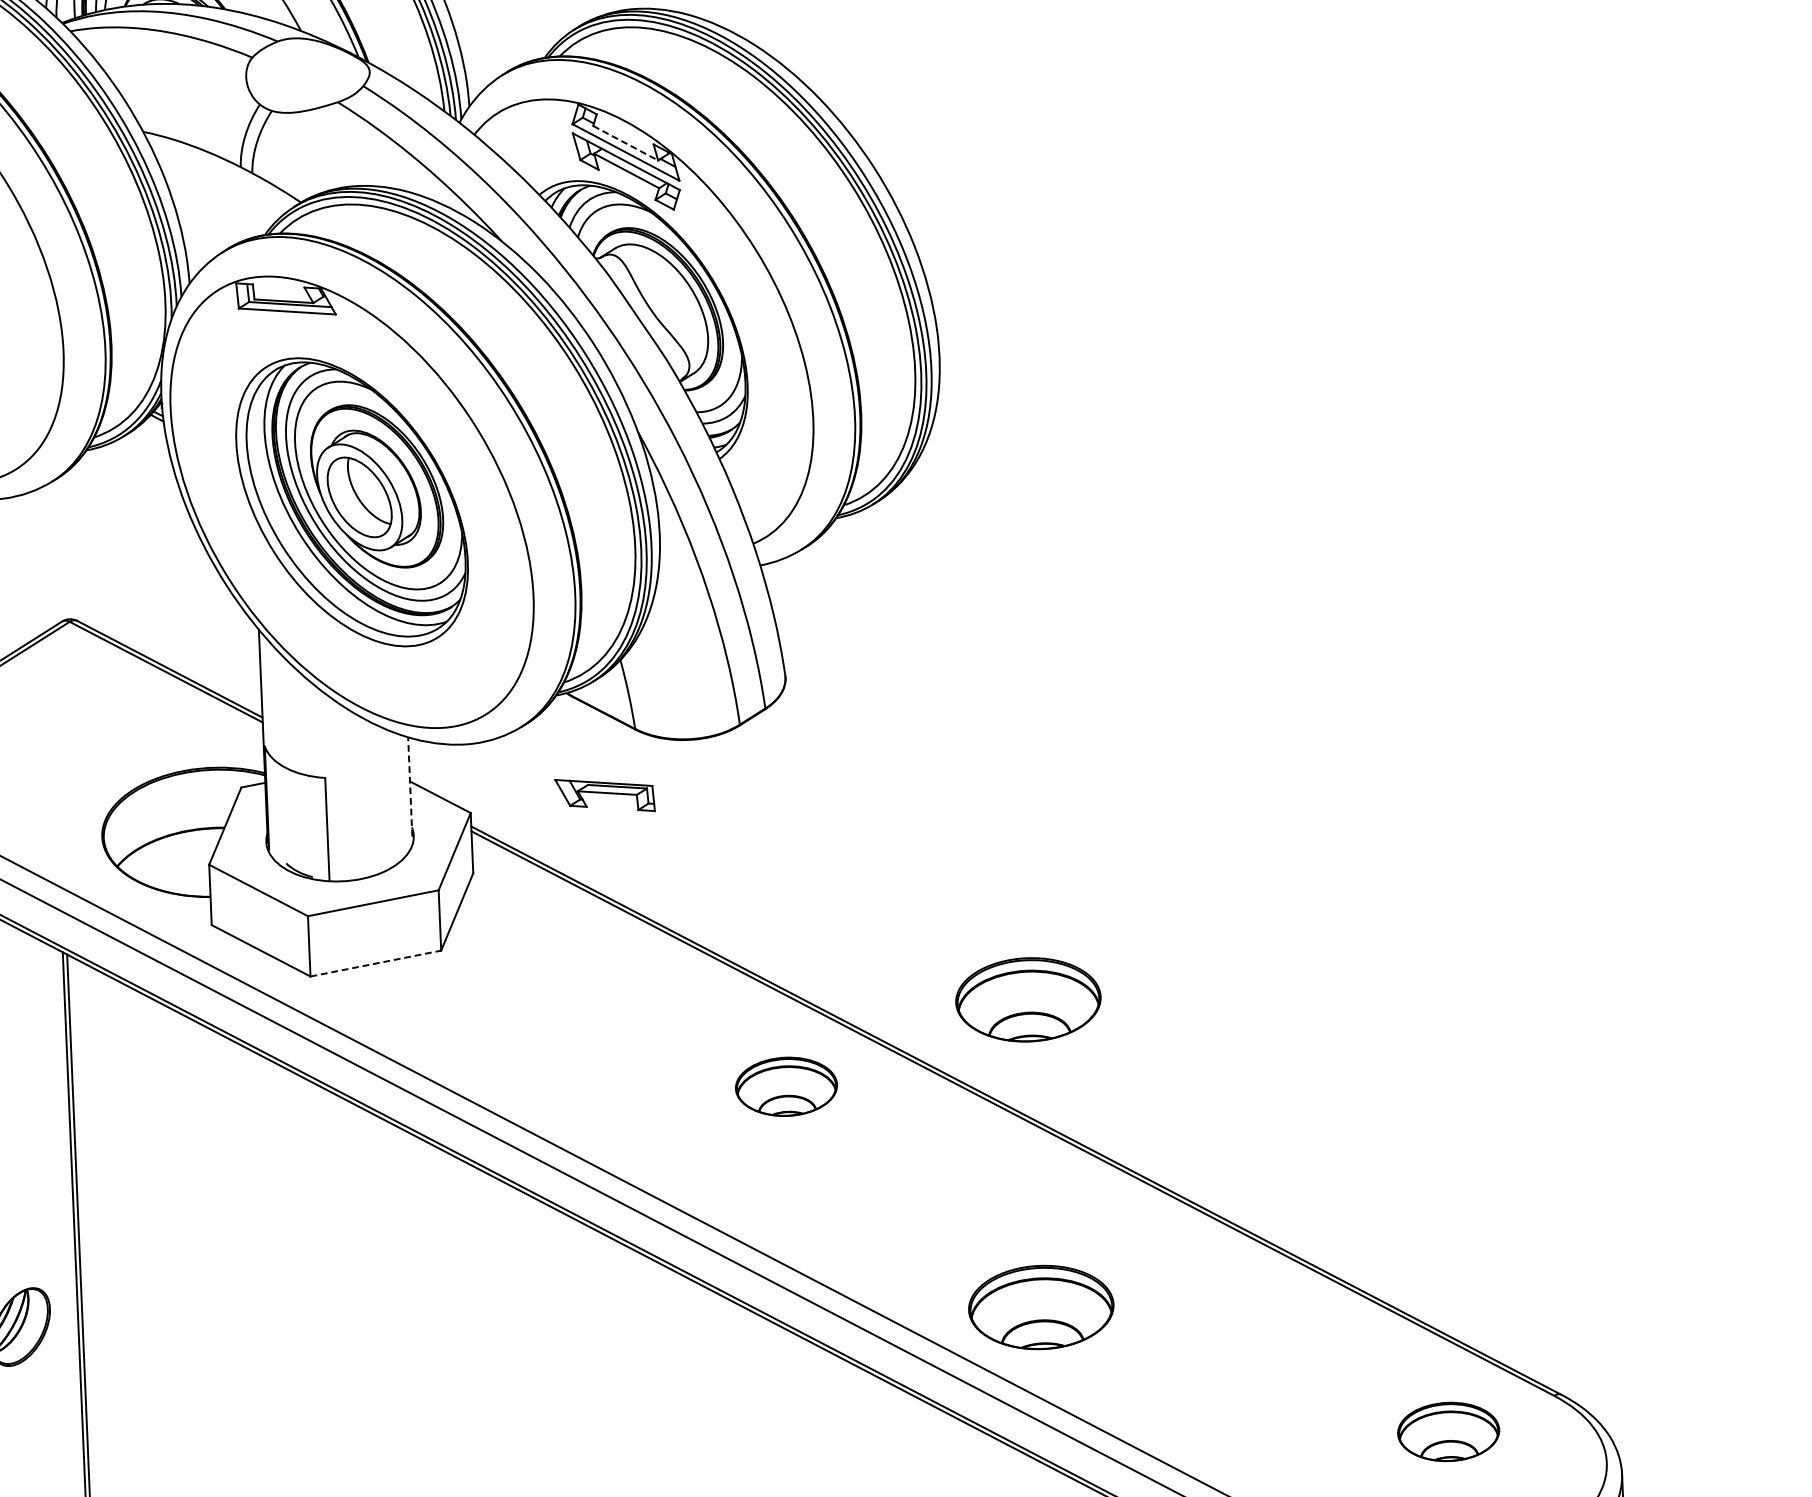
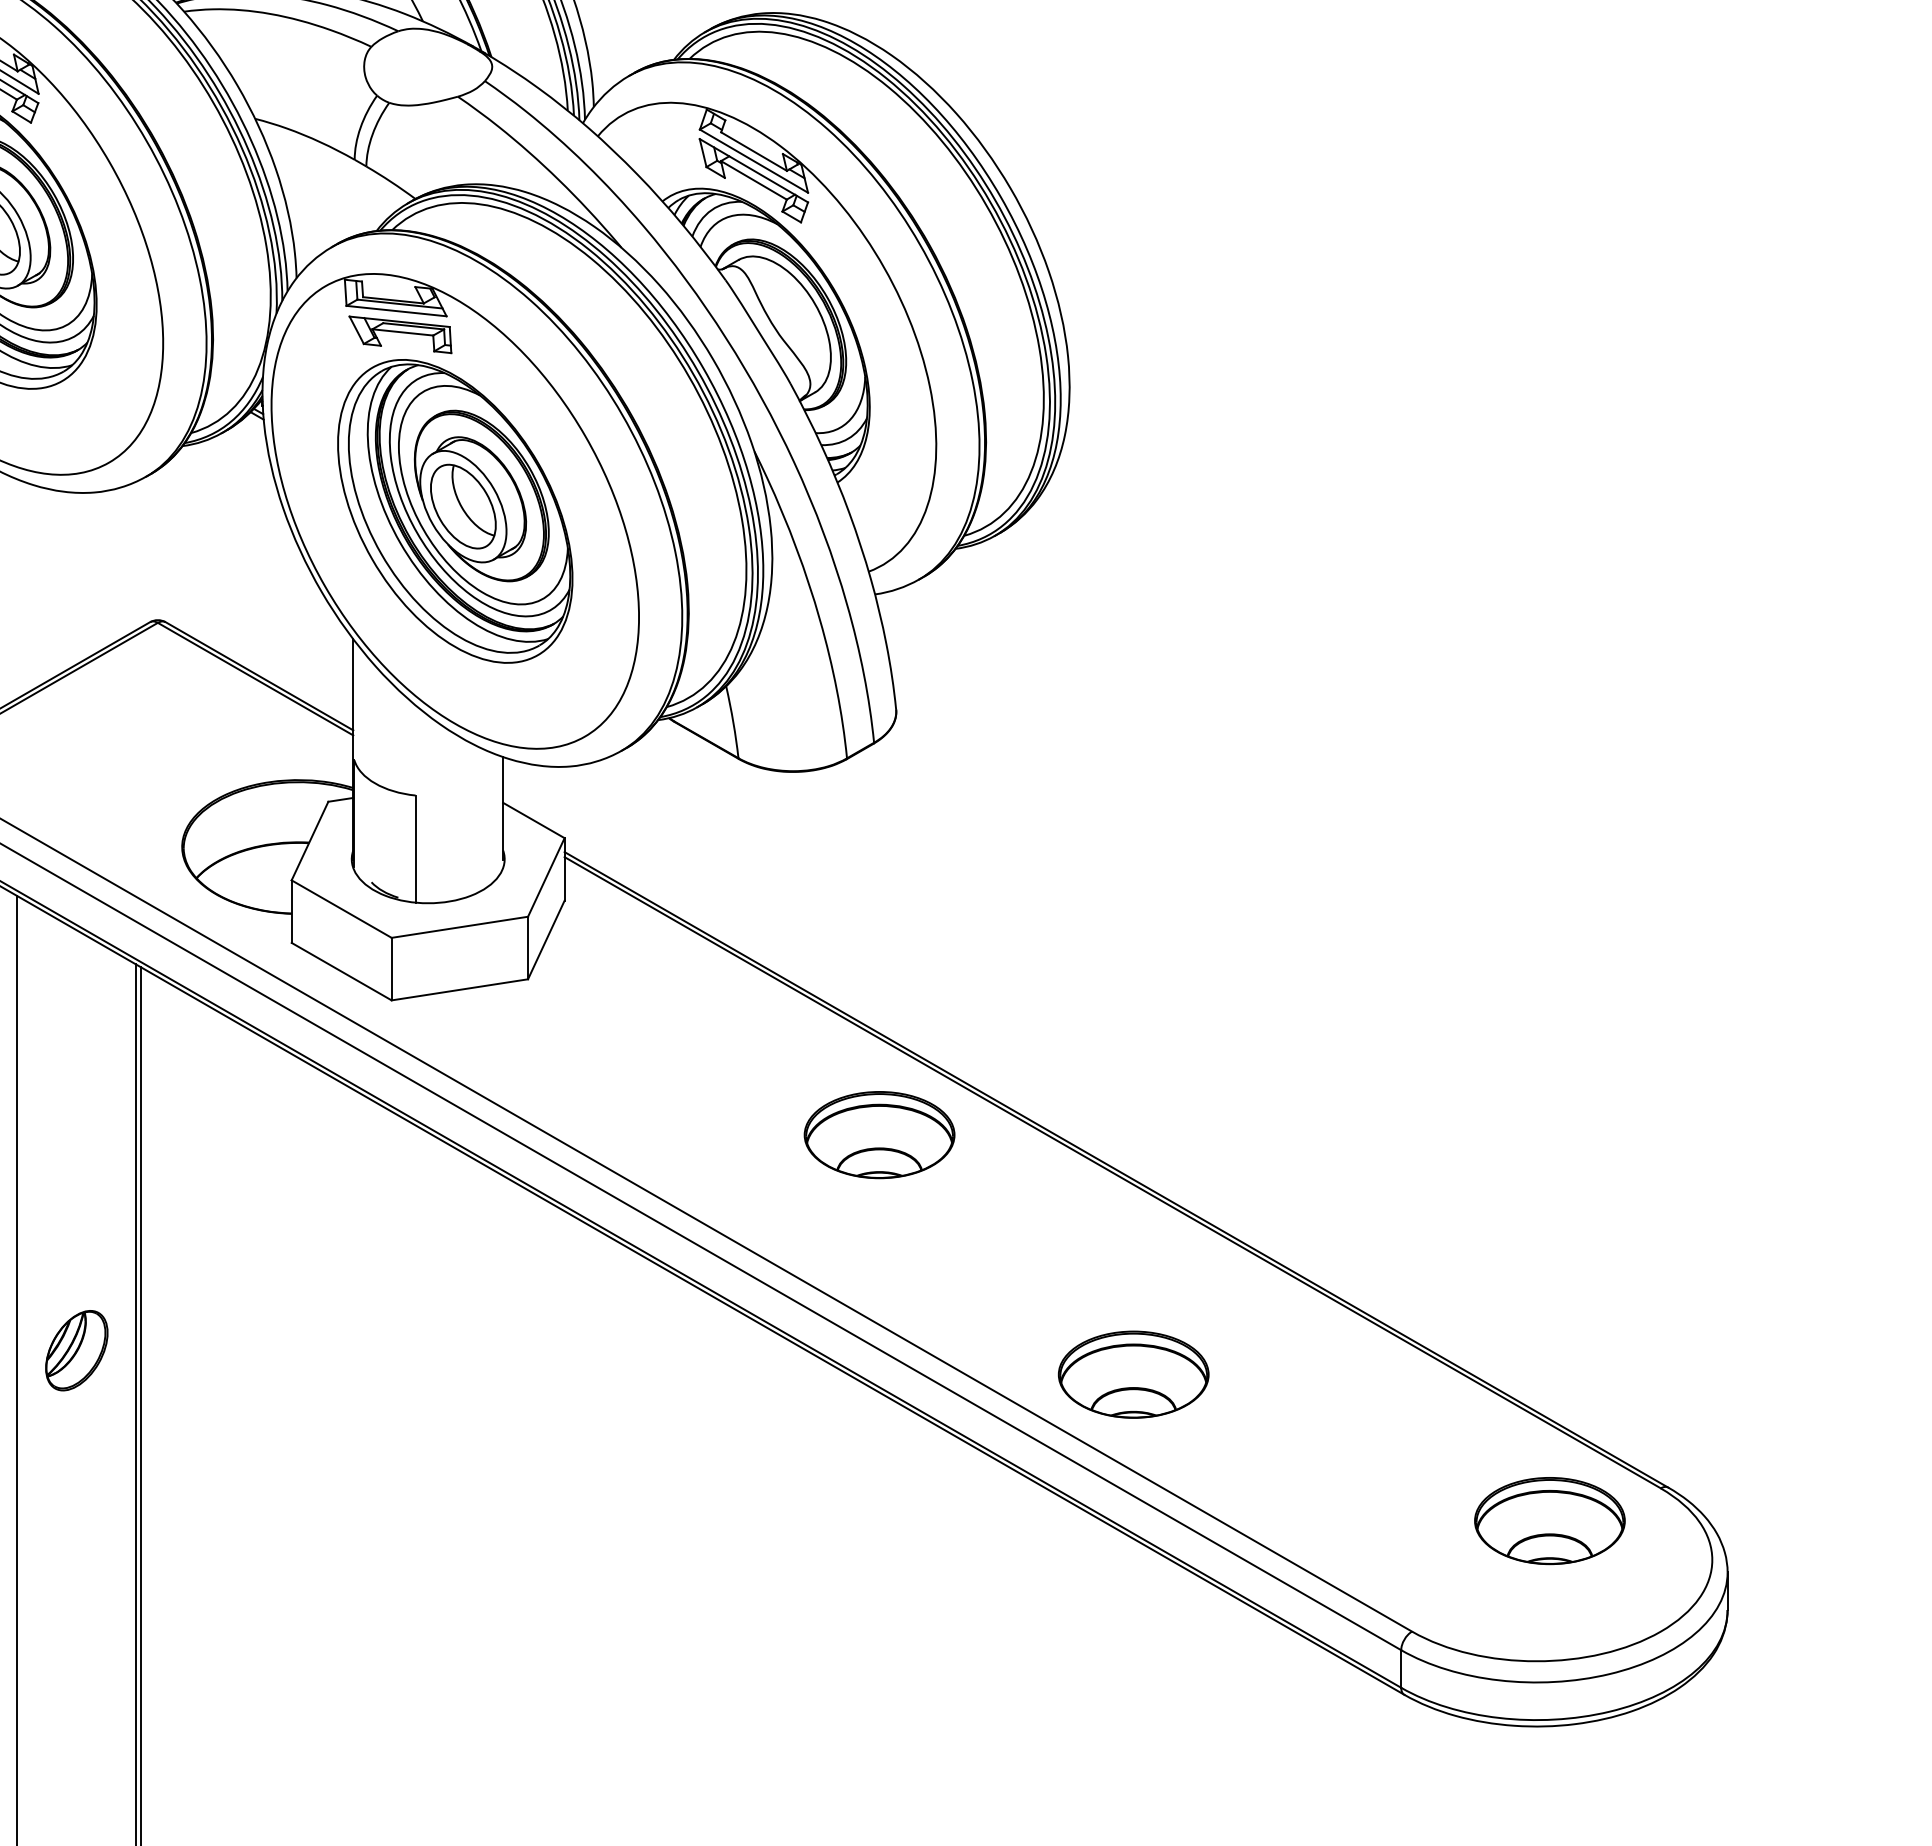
line: (626, 143) -> (754, 151), dashed -> solid
line: (410, 786) -> (503, 808), dashed -> solid
part: (605, 795) -> (400, 334), moved
line: (376, 963) -> (460, 989), dashed -> solid
part: (1028, 999) -> (1133, 1055), removed
part: (786, 1087) -> (879, 1135), size x1.43
part: (1448, 1432) -> (1549, 1521), size x1.43

